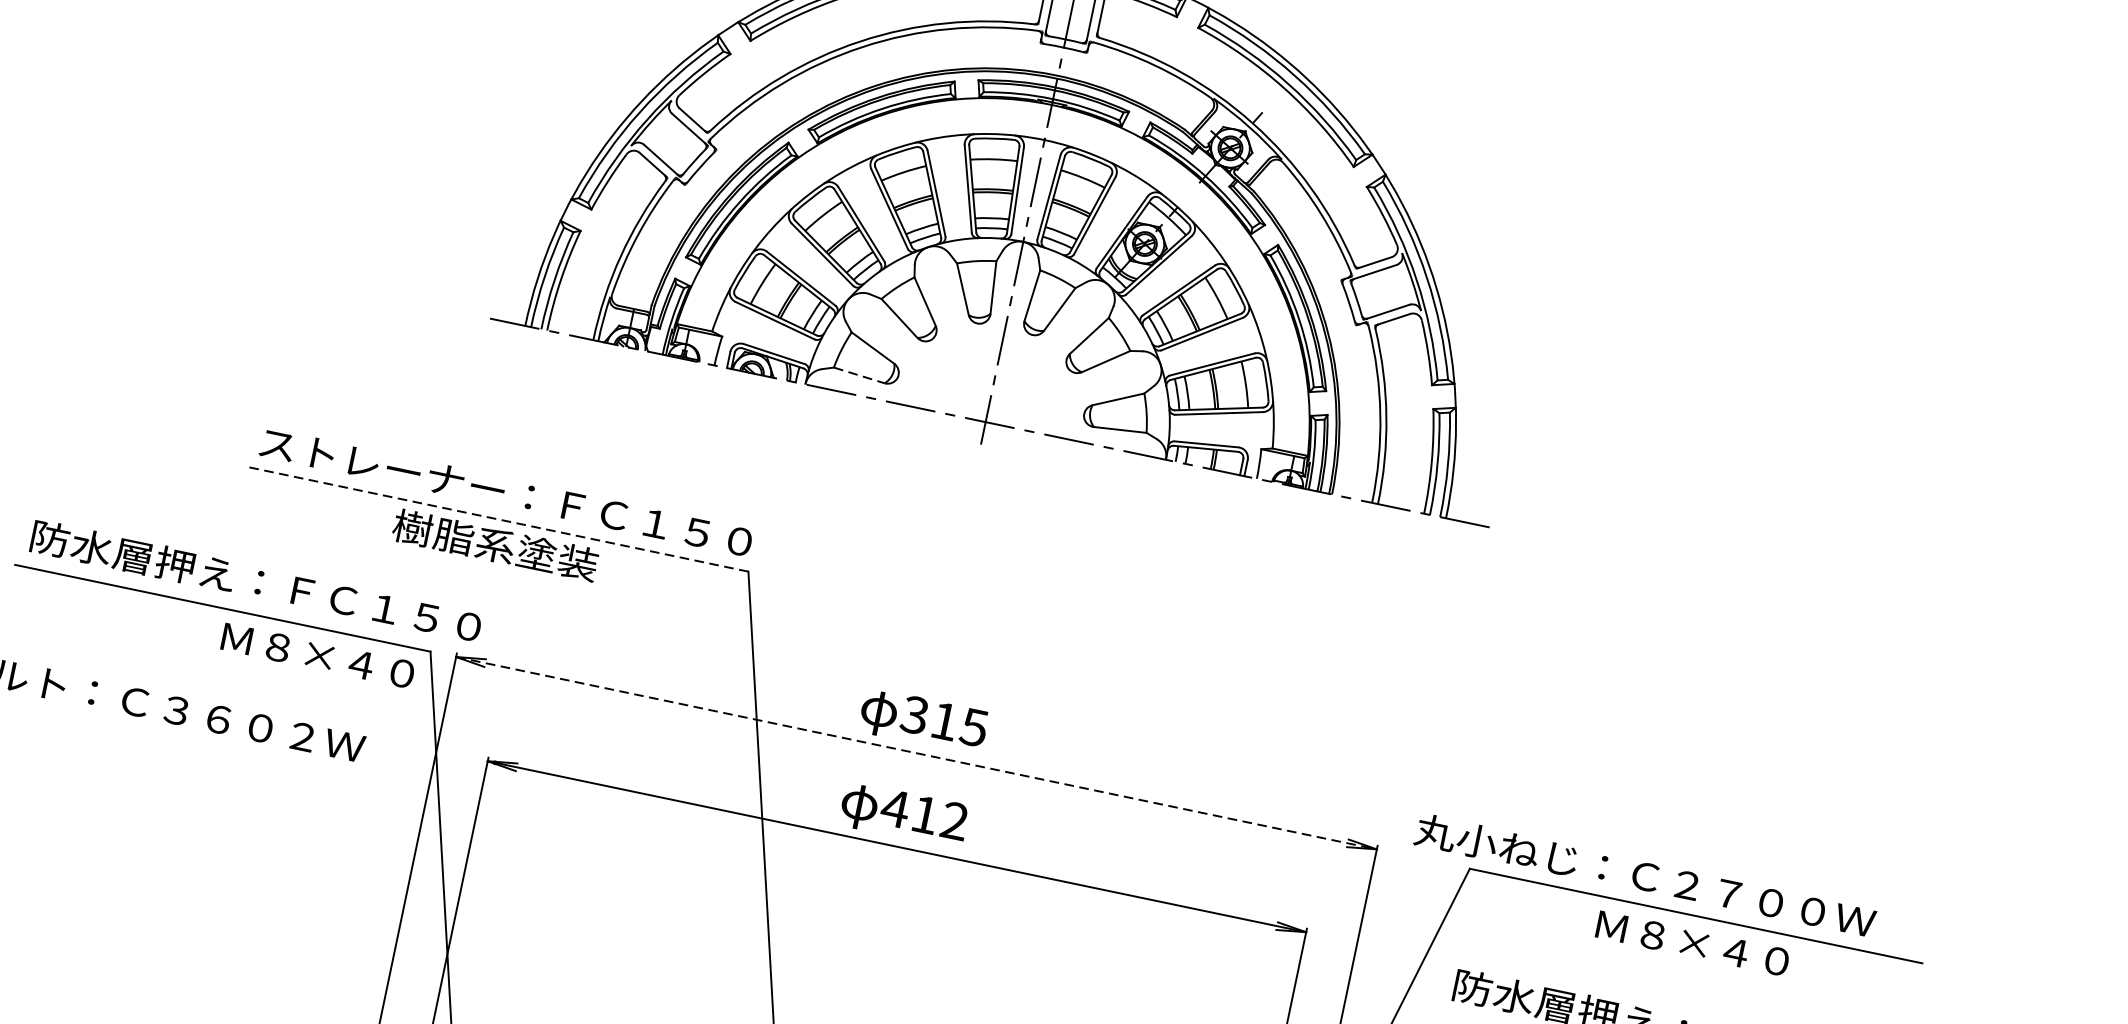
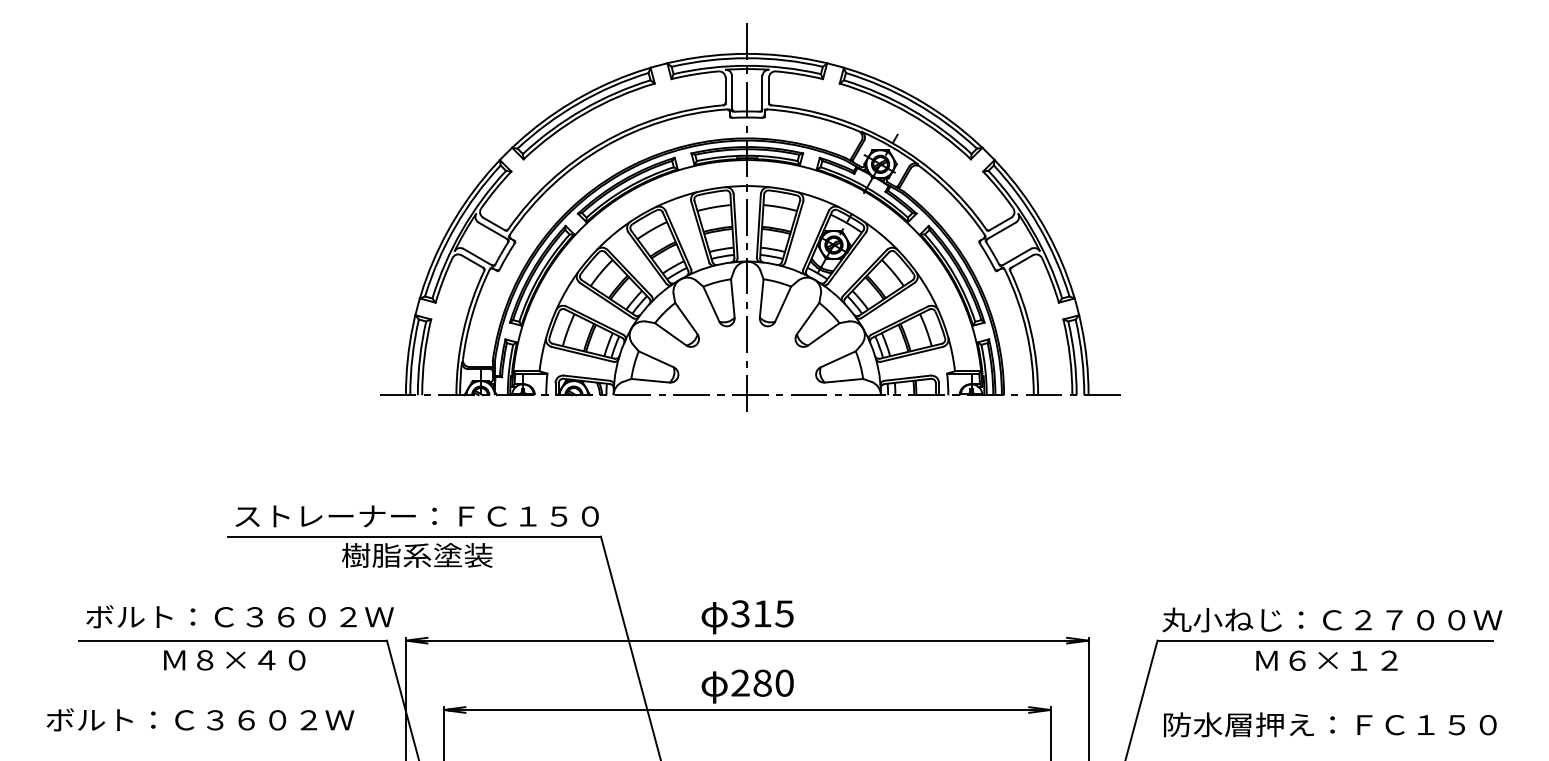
line: (860, 375) -> (651, 380), dashed -> solid
line: (497, 518) -> (414, 536), dashed -> solid
text: (255, 581) -> (252, 616), 防水層押え：ＦＣ１５０ -> ボルト：Ｃ３６０２Ｗ
text: (317, 656) -> (234, 660), moved
line: (916, 753) -> (747, 640), dashed -> solid
text: (923, 813) -> (761, 682), 412 -> 280
text: (1645, 875) -> (1332, 619), moved
text: (1715, 947) -> (1343, 660), Ｍ８×４０ -> Ｍ６×１２

